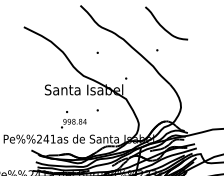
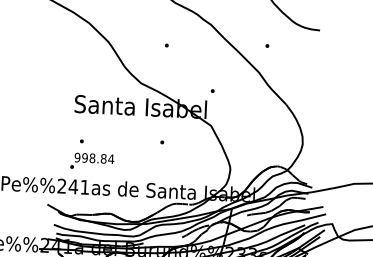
text: (73, 119) -> (92, 154), moved

